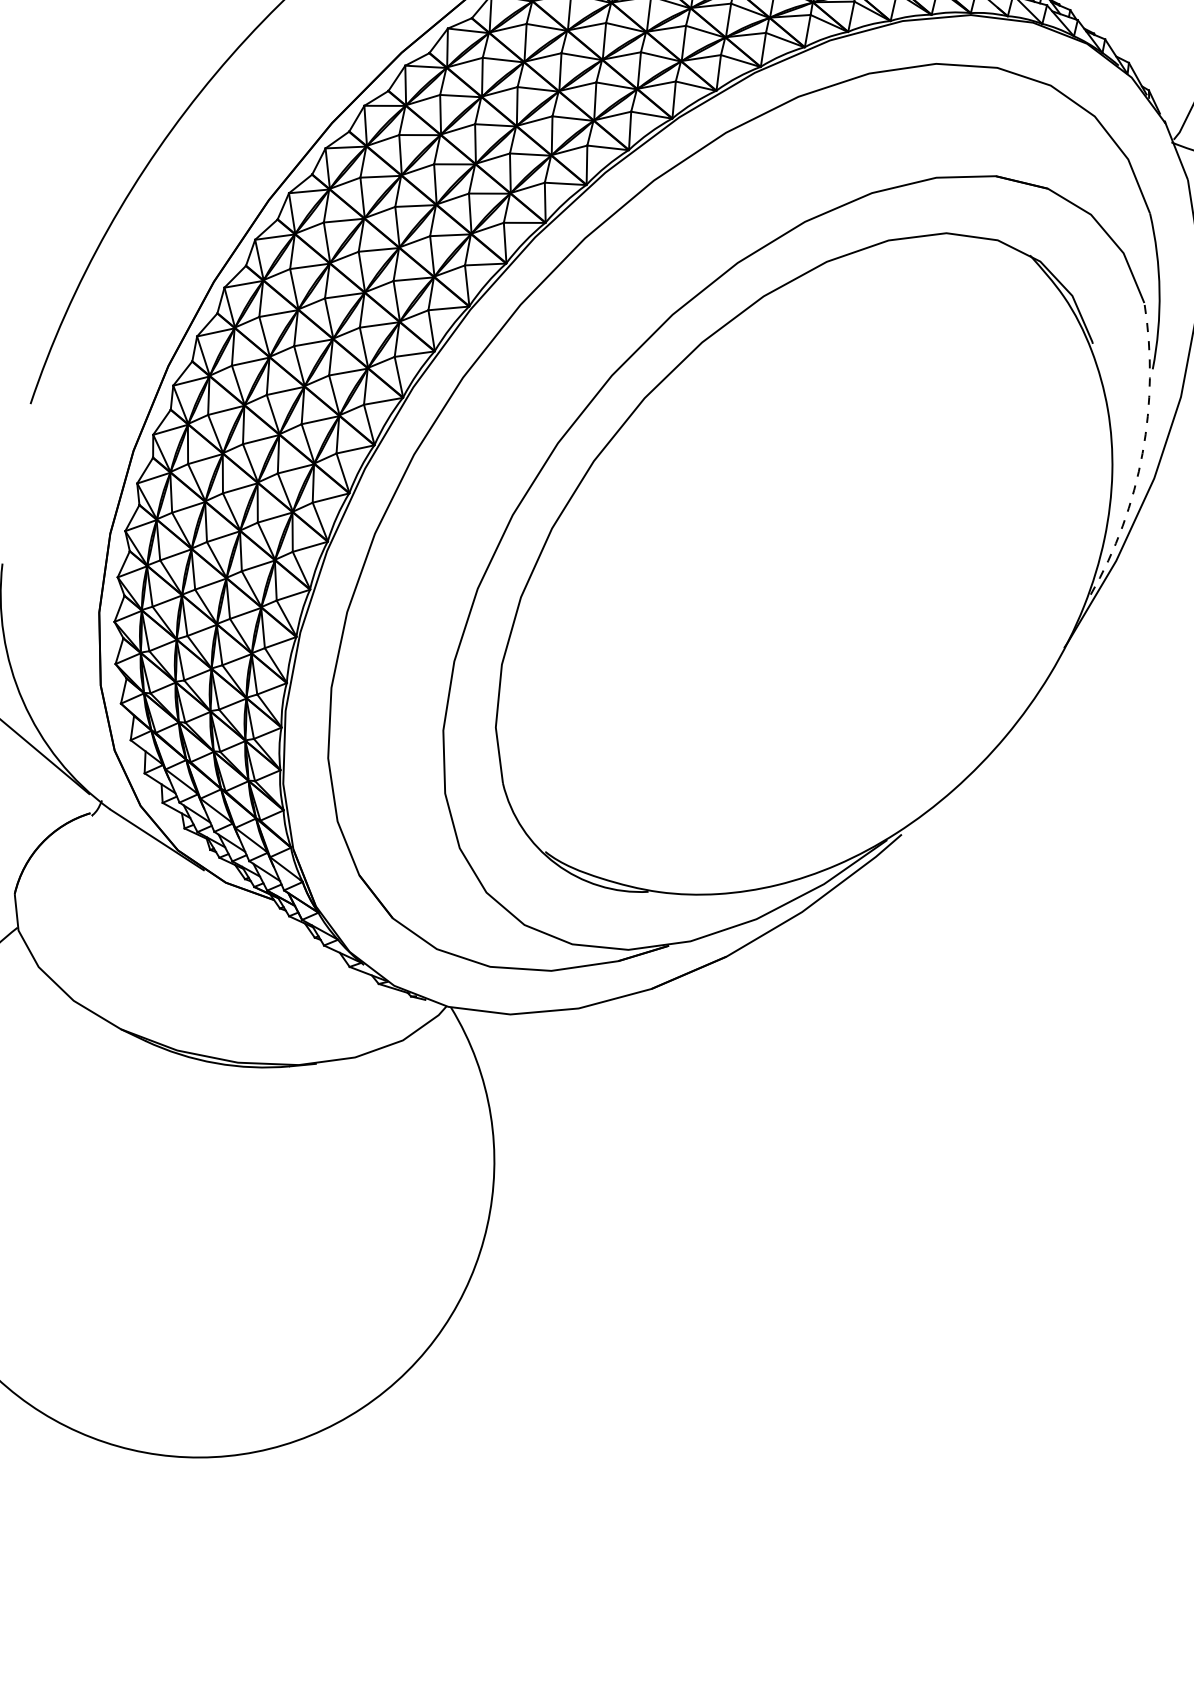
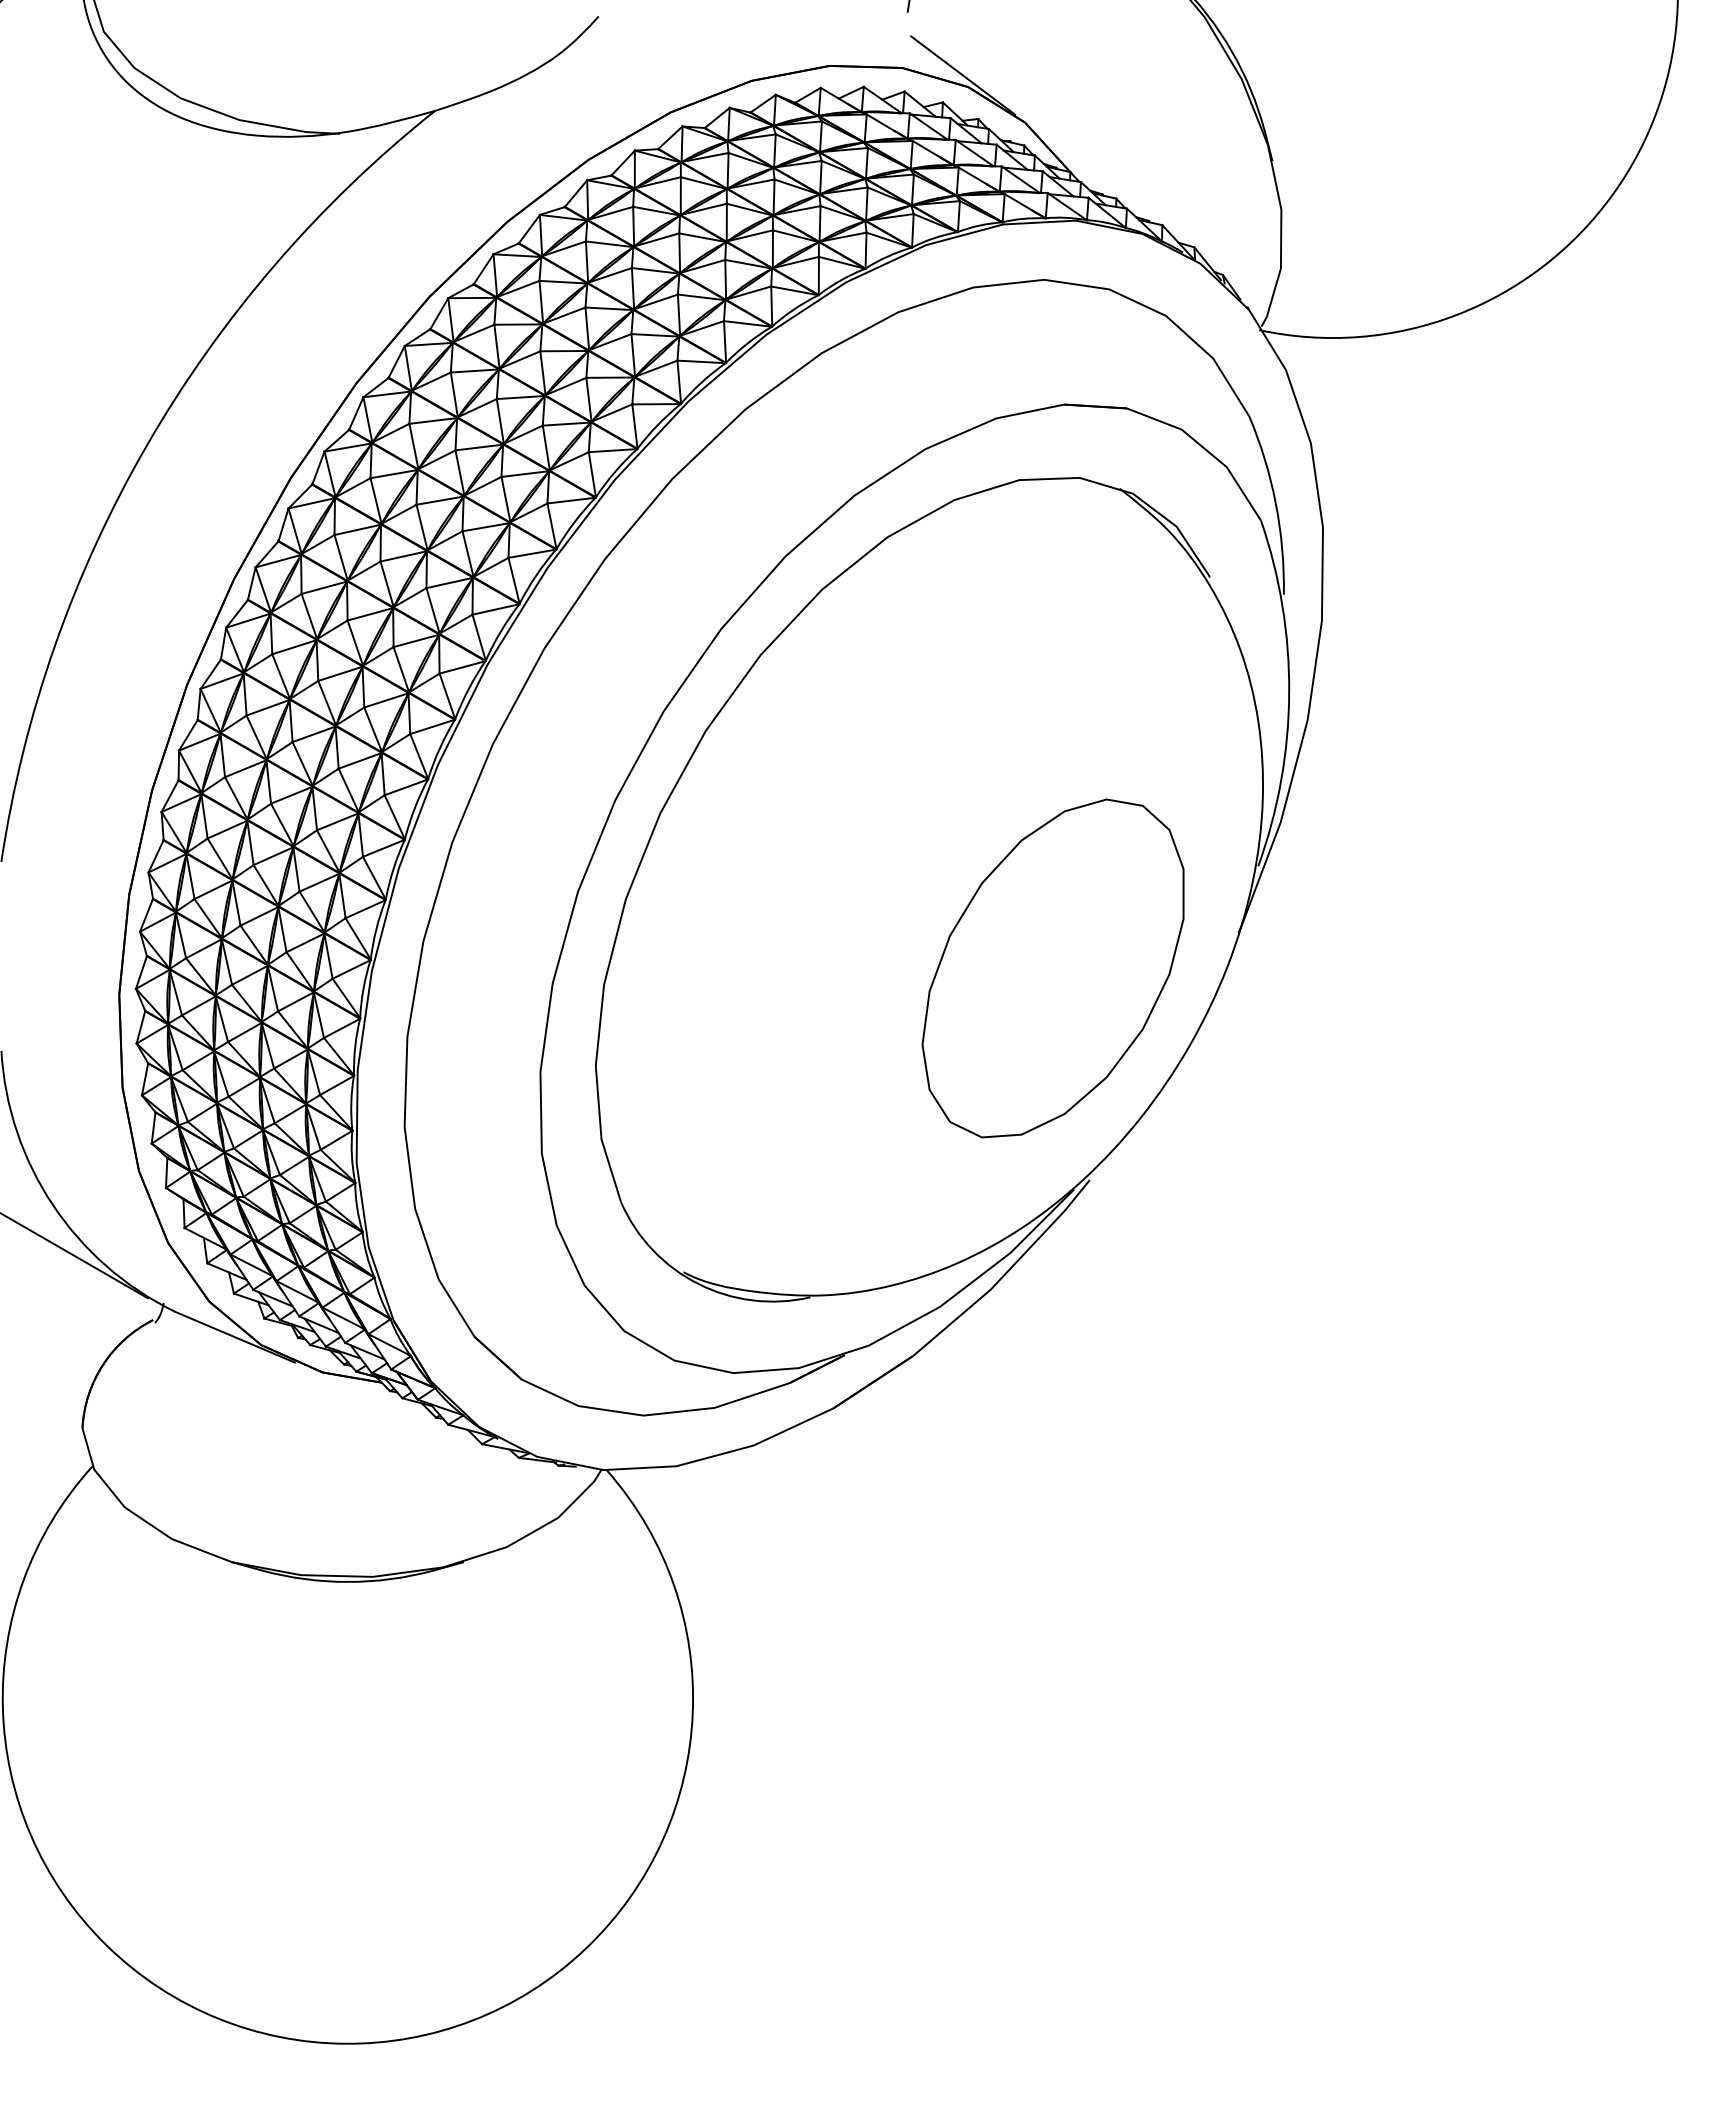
arc: (1142, 453) -> (1289, 693), dashed -> solid
part: (901, 650) -> (1052, 968), added

